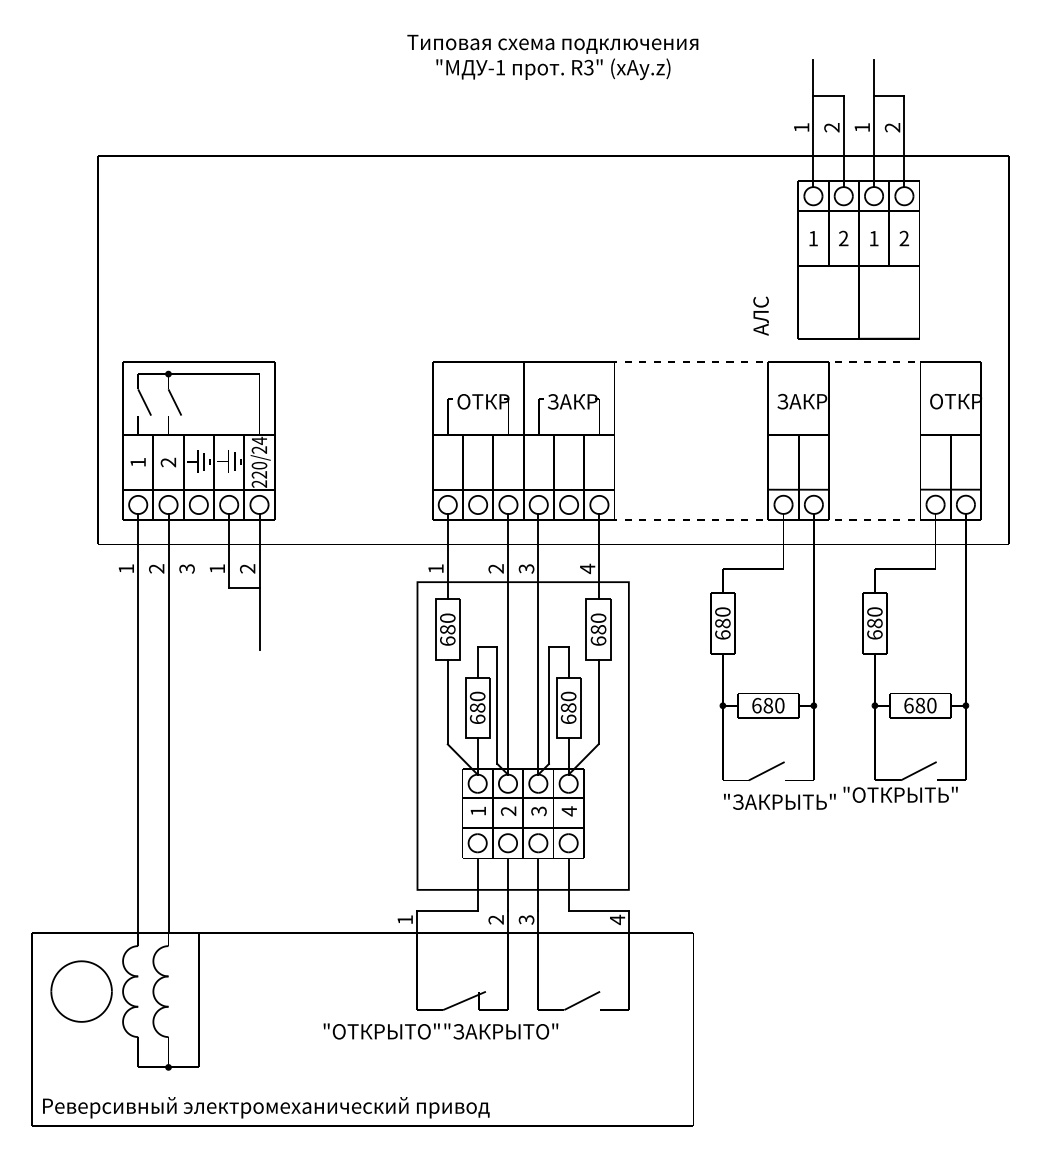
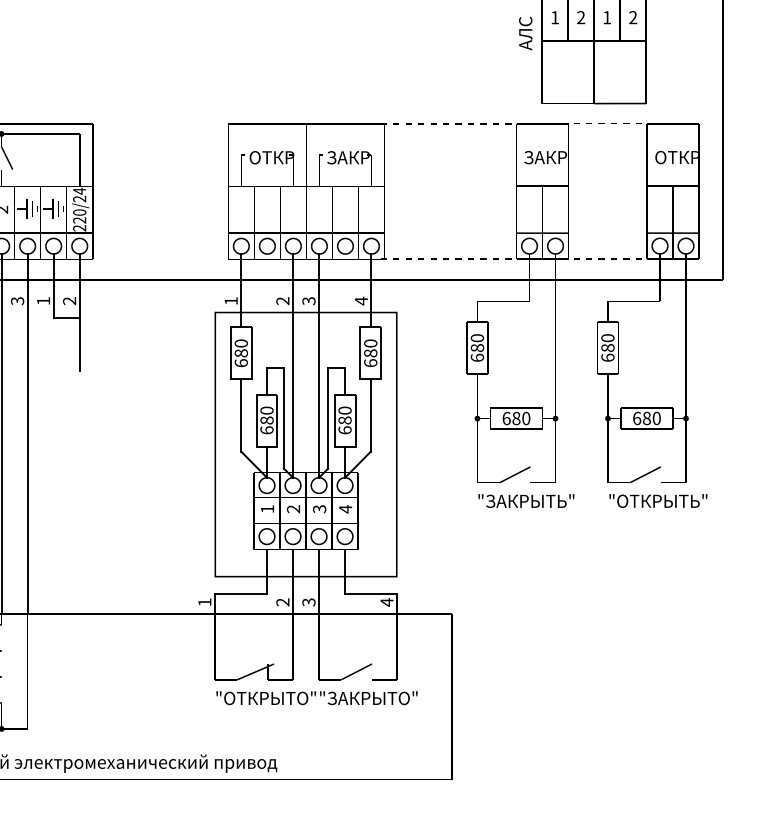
text: (760, 315) -> (525, 33), moved
line: (198, 723) -> (27, 433), added
text: (900, 794) -> (658, 500), moved
text: (440, 1031) -> (316, 698), moved

